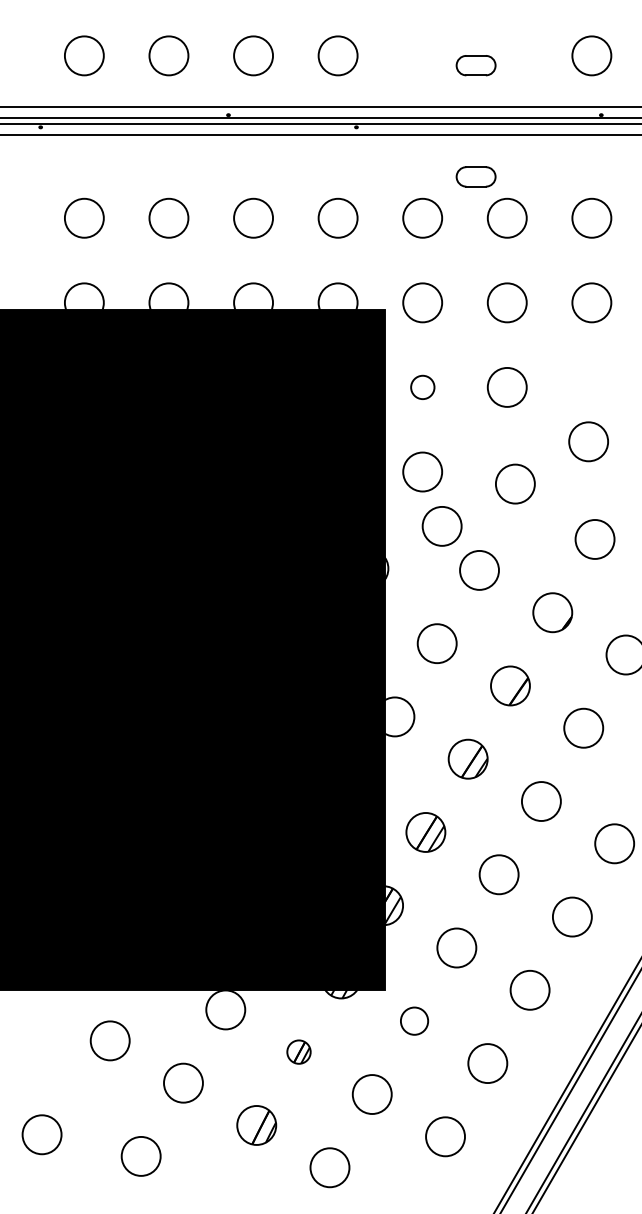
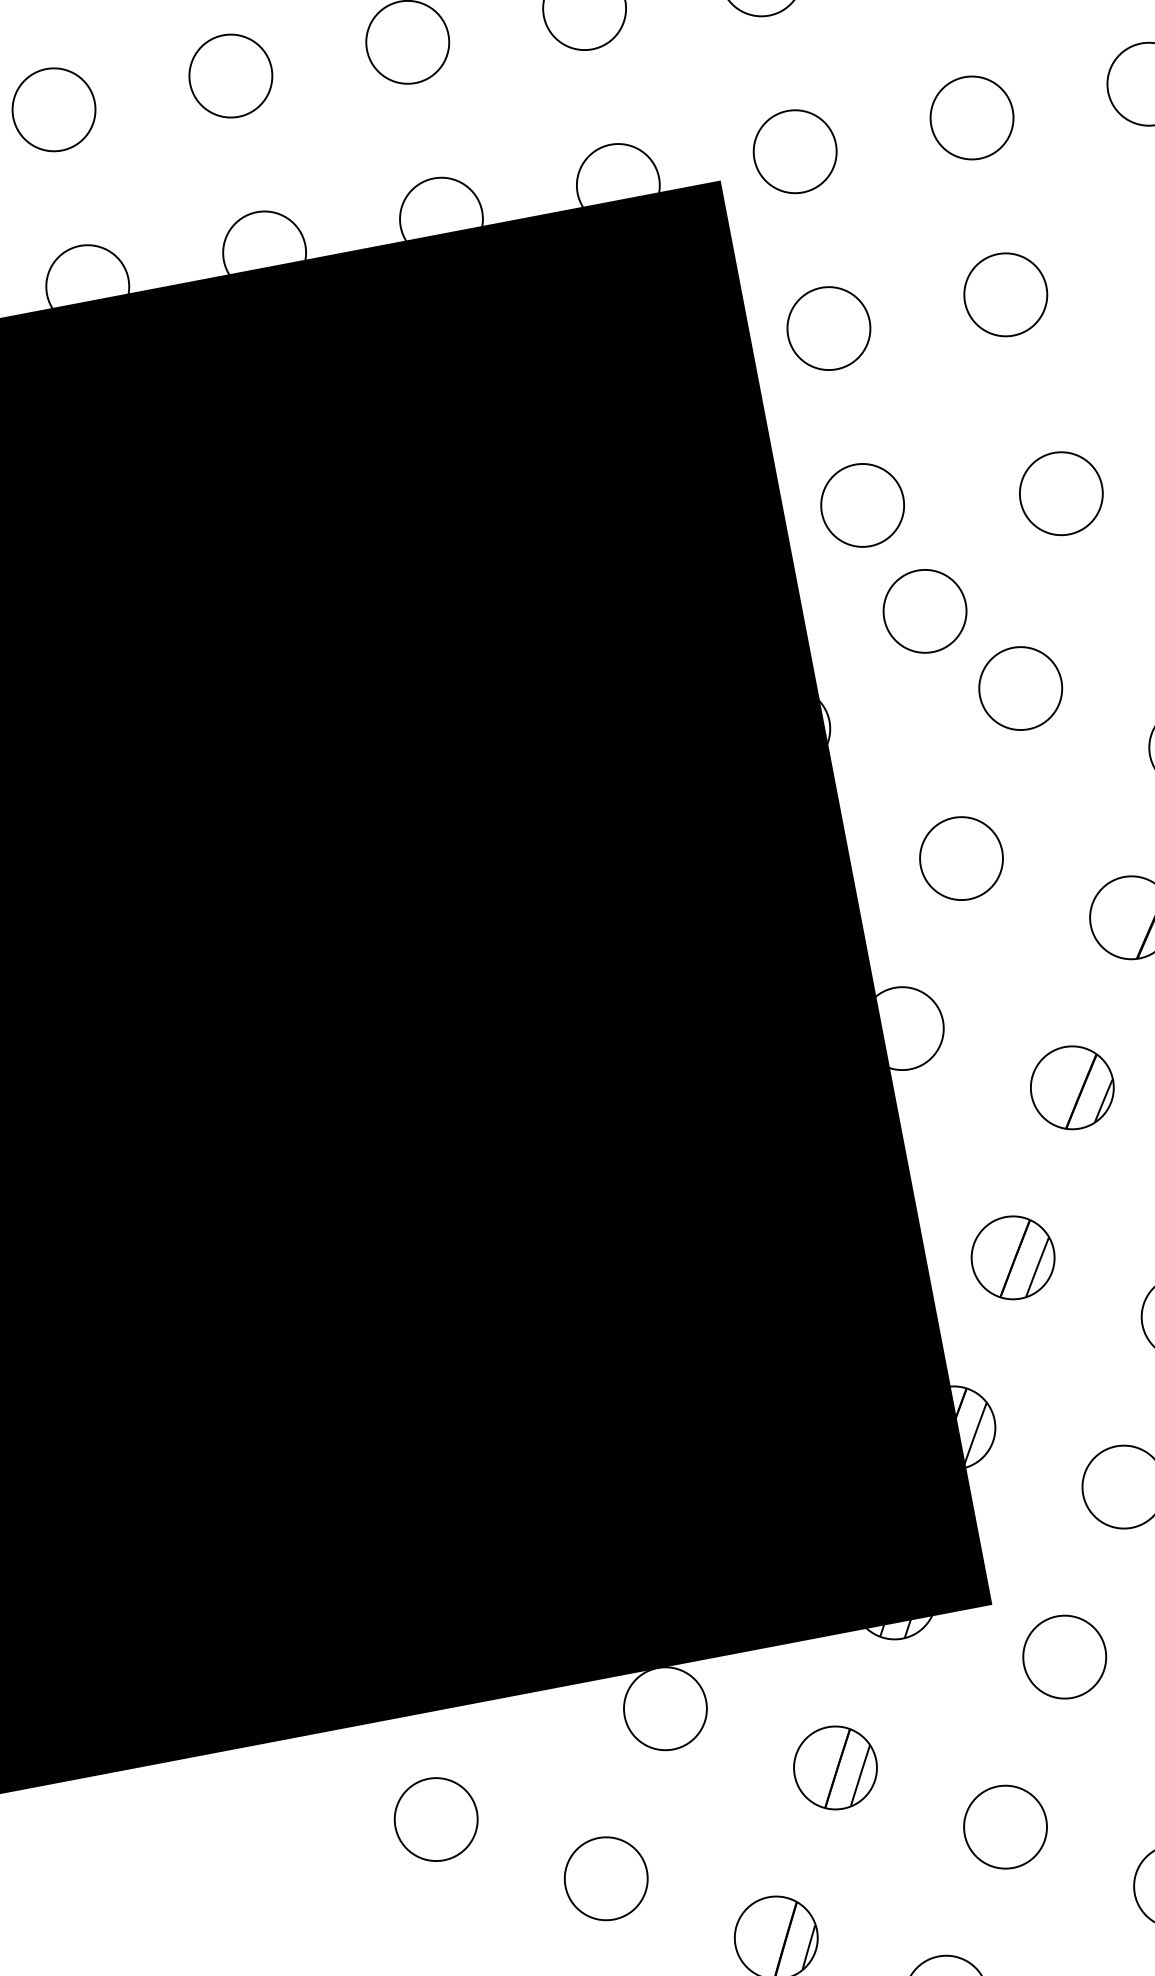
circle: (422, 387) -> (828, 328), size x1.67
circle: (414, 1020) -> (1064, 1655), size x1.43
part: (298, 1051) -> (834, 1766), size x1.67

